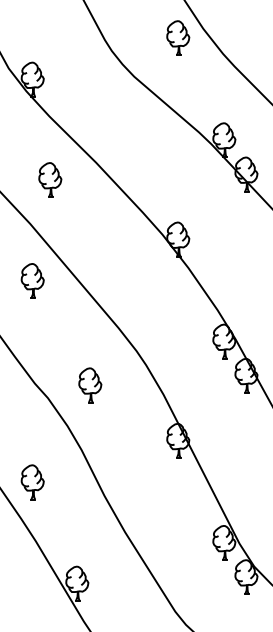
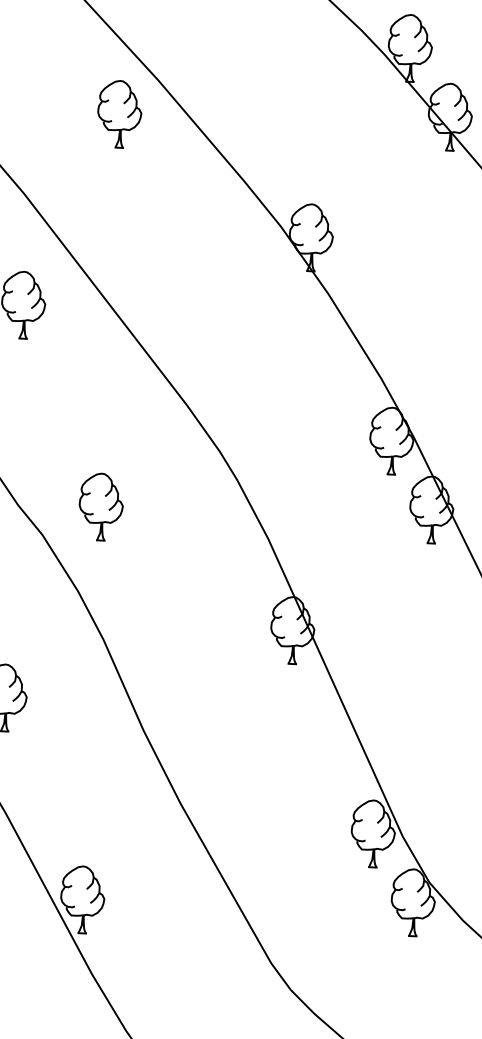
part: (50, 179) -> (120, 113), moved
part: (90, 385) -> (101, 507), moved

